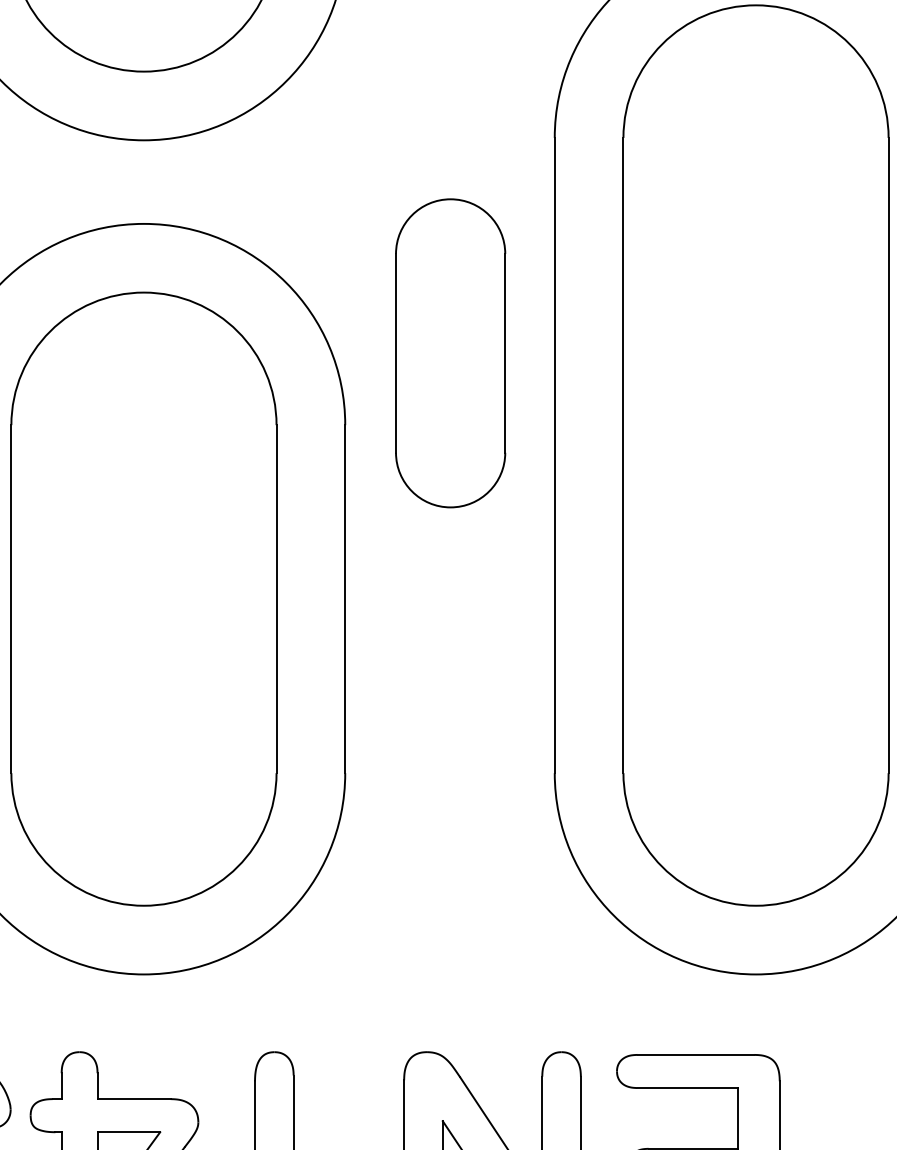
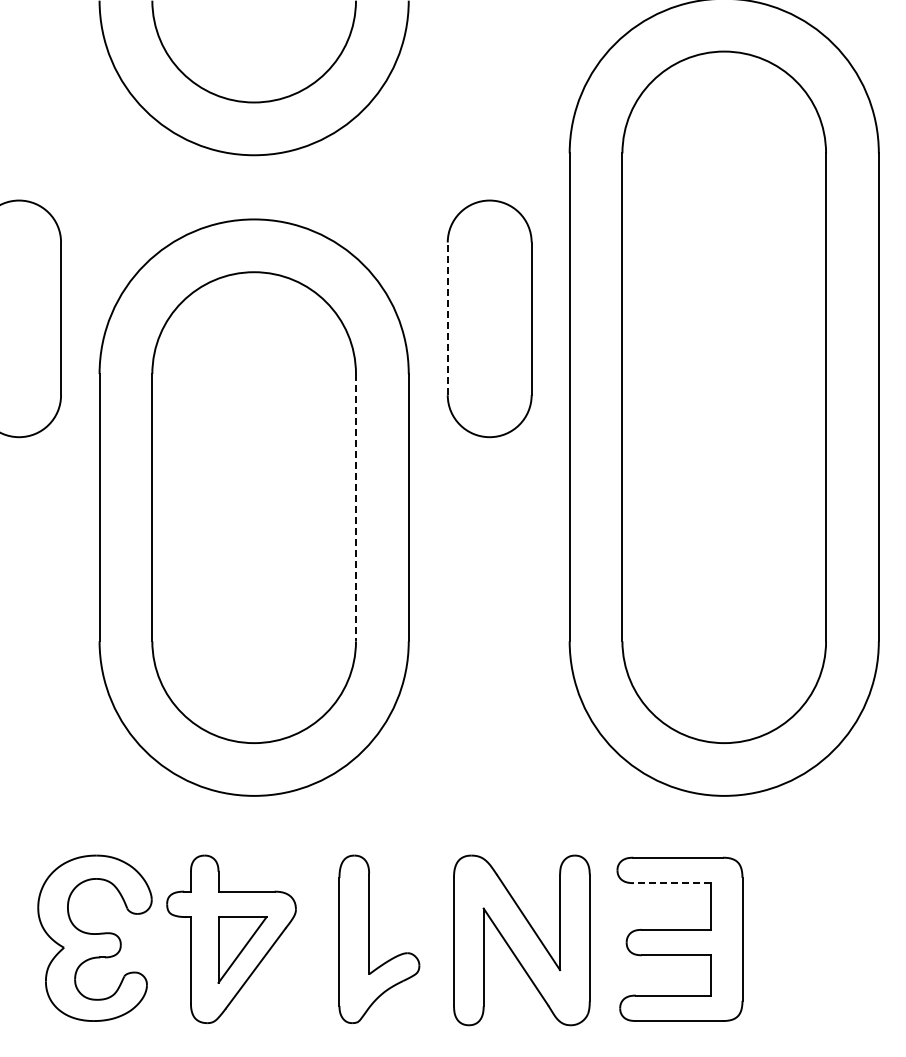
line: (395, 352) -> (447, 318), solid -> dashed
line: (277, 598) -> (356, 507), solid -> dashed
line: (687, 1088) -> (671, 883), solid -> dashed

